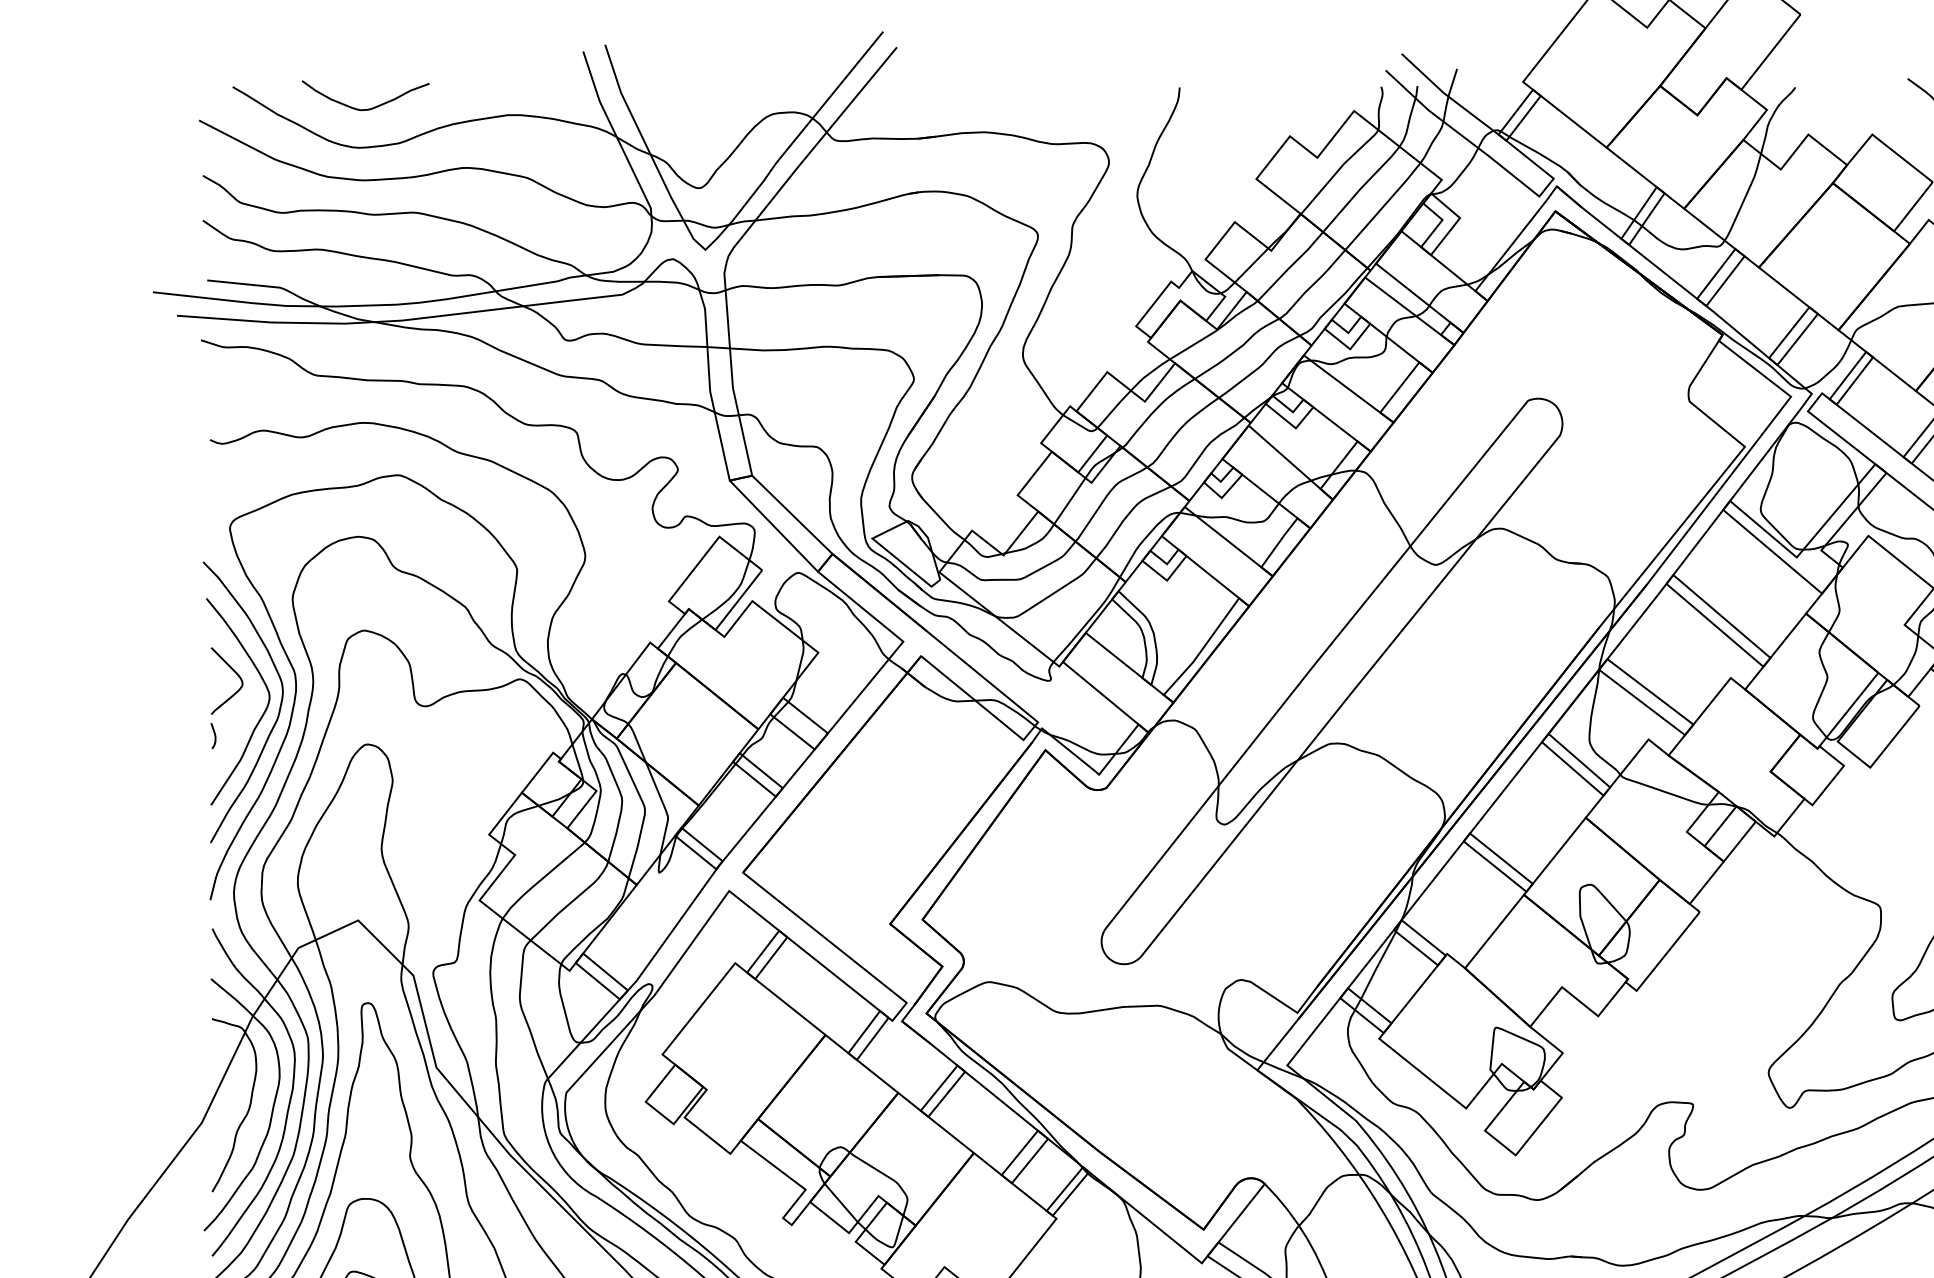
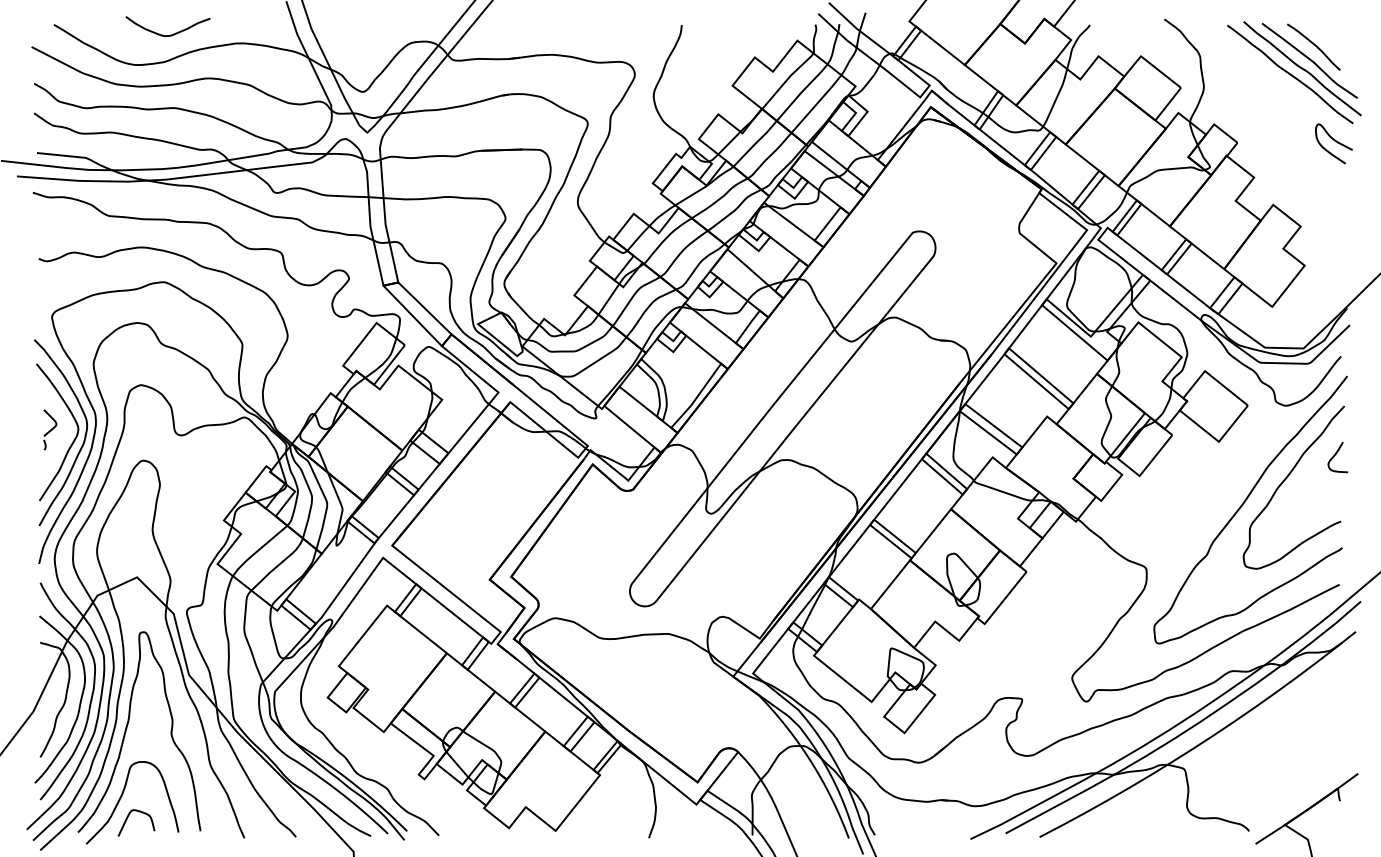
curve: (369, 107) -> (170, 34), moved
part: (227, 697) -> (50, 429), size x0.6

